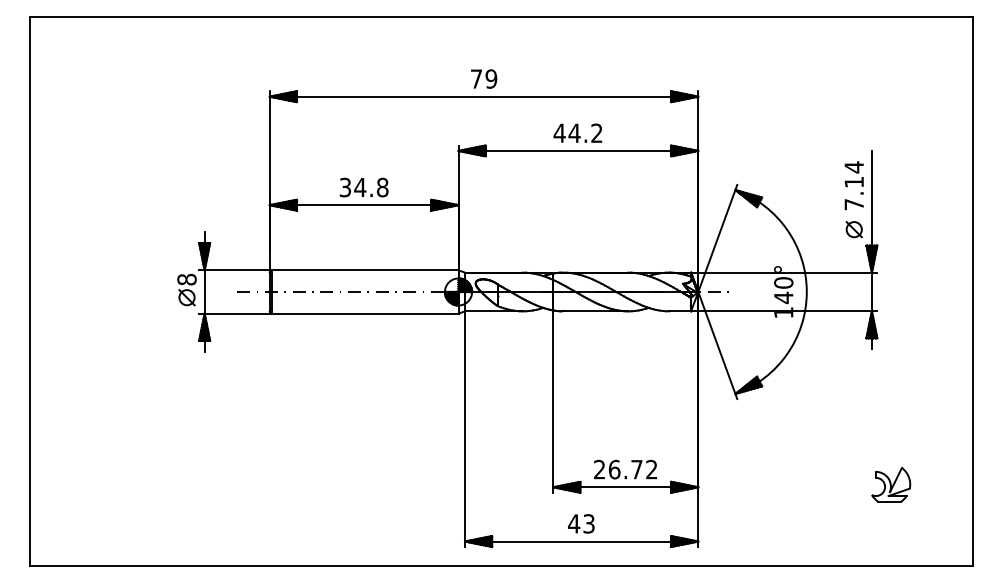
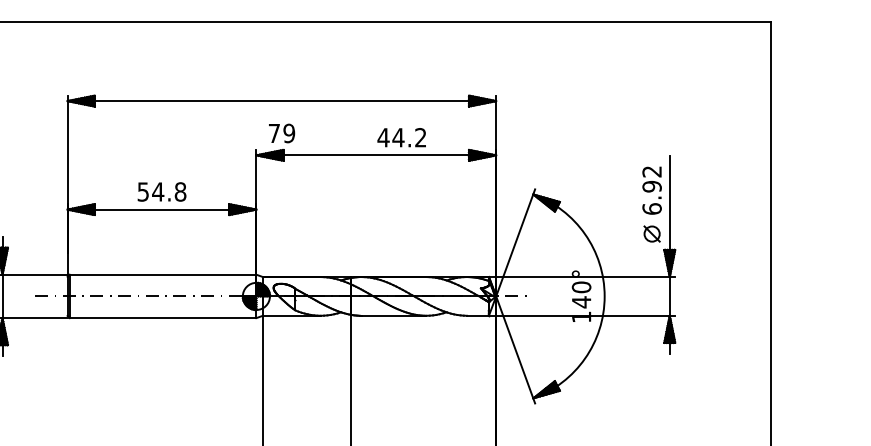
text: (484, 78) -> (282, 132), moved
text: (577, 132) -> (401, 136), moved
text: (854, 185) -> (652, 189), 7.14 -> 6.92
text: (345, 186) -> (143, 190), 34.8 -> 54.8

